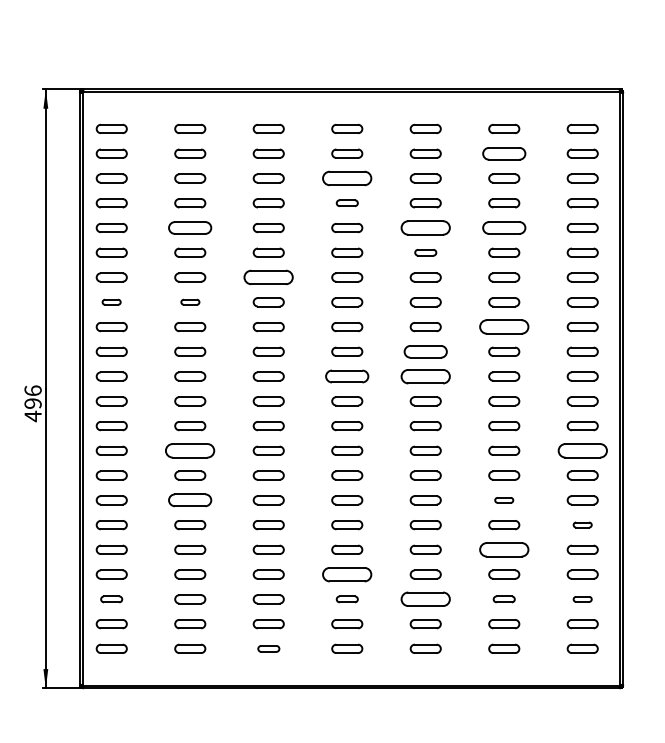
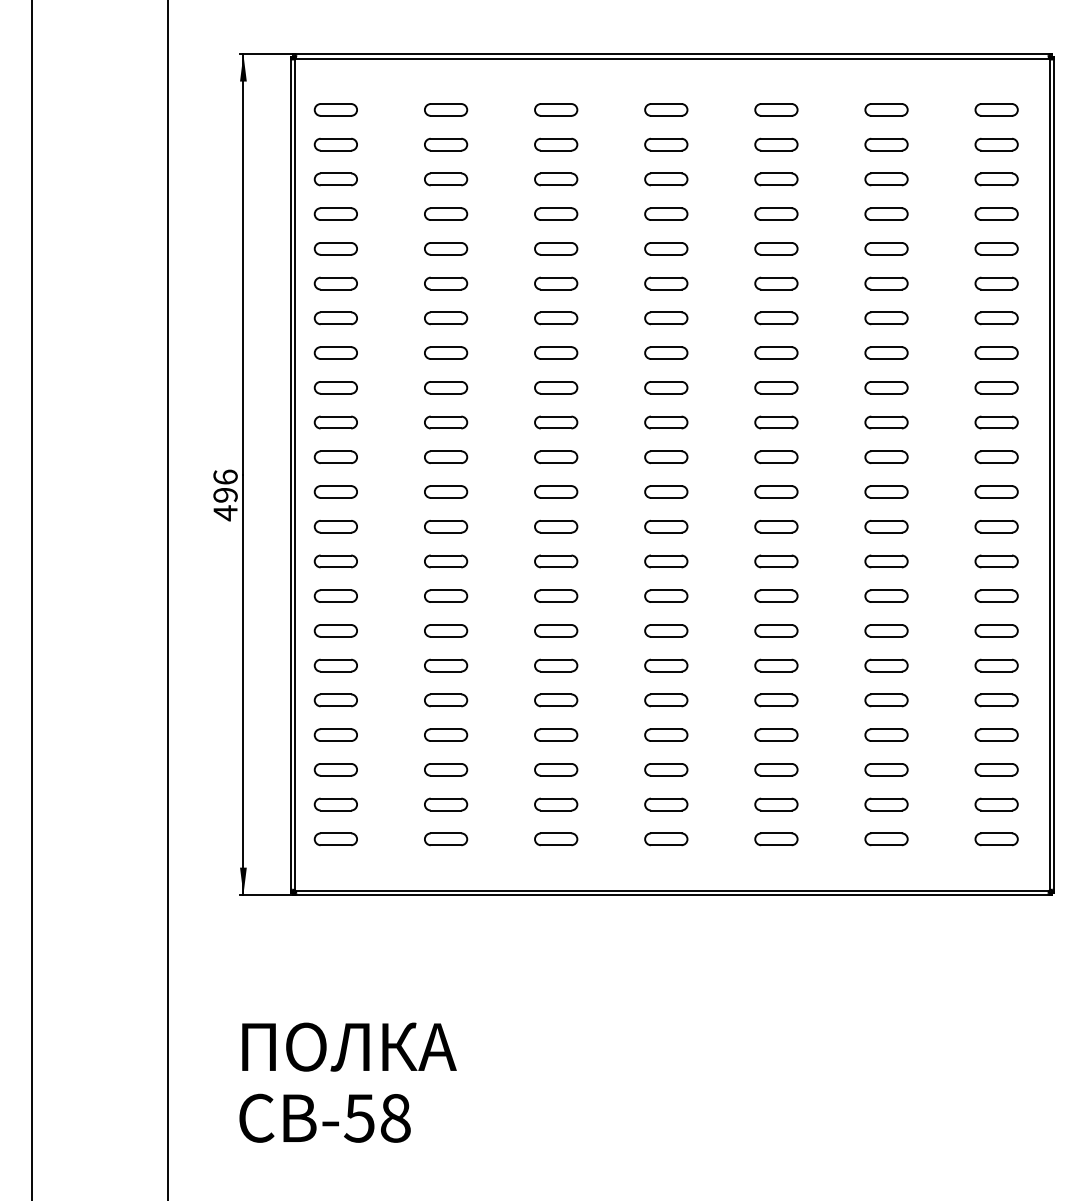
part: (504, 153) -> (886, 144), size x0.71
part: (347, 178) -> (666, 179), size x0.62
part: (347, 202) -> (666, 213), size x1.43
part: (190, 227) -> (446, 248), size x0.71
part: (425, 227) -> (776, 248), size x0.62
part: (504, 227) -> (886, 248), size x0.71
part: (425, 252) -> (776, 283), size x1.43
part: (269, 277) -> (556, 318), size x0.62
part: (111, 301) -> (335, 352), size x1.67
part: (190, 301) -> (446, 352), size x1.67
part: (504, 326) -> (886, 387), size x0.62
part: (425, 351) -> (776, 422), size x0.71
part: (347, 376) -> (666, 457), size x0.71
part: (425, 376) -> (776, 456), size x0.62
part: (190, 450) -> (446, 561), size x0.62
part: (582, 450) -> (996, 561), size x0.62
part: (190, 500) -> (446, 630), size x0.71
part: (504, 500) -> (886, 630), size x1.67
part: (582, 524) -> (996, 665), size x1.67
part: (504, 549) -> (886, 700), size x0.62
part: (347, 574) -> (666, 734), size x0.62
part: (111, 599) -> (335, 769), size x1.43
part: (347, 599) -> (666, 769), size x1.43
part: (425, 599) -> (776, 769), size x0.62
part: (504, 599) -> (886, 769), size x1.43
part: (582, 599) -> (996, 769), size x1.67
part: (269, 649) -> (556, 839), size x1.43

